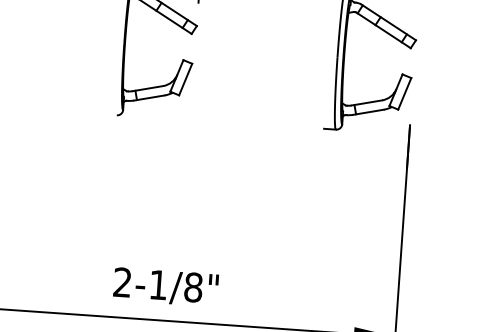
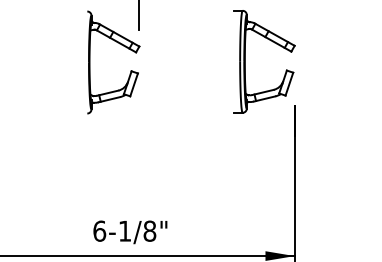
text: (122, 281) -> (99, 230), 2-1/8" -> 6-1/8"

